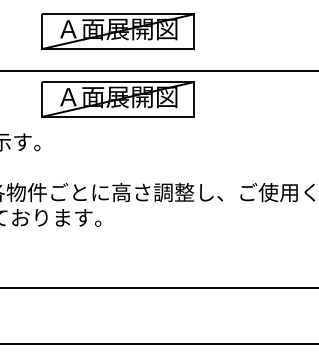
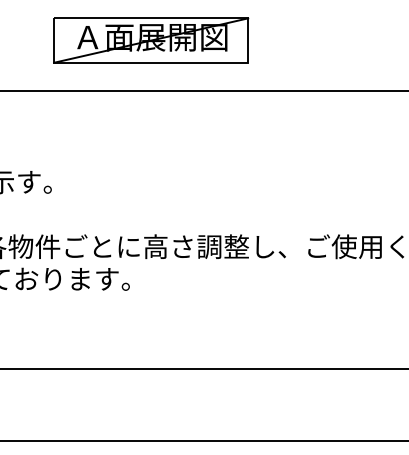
part: (118, 99) -> (151, 127), removed

